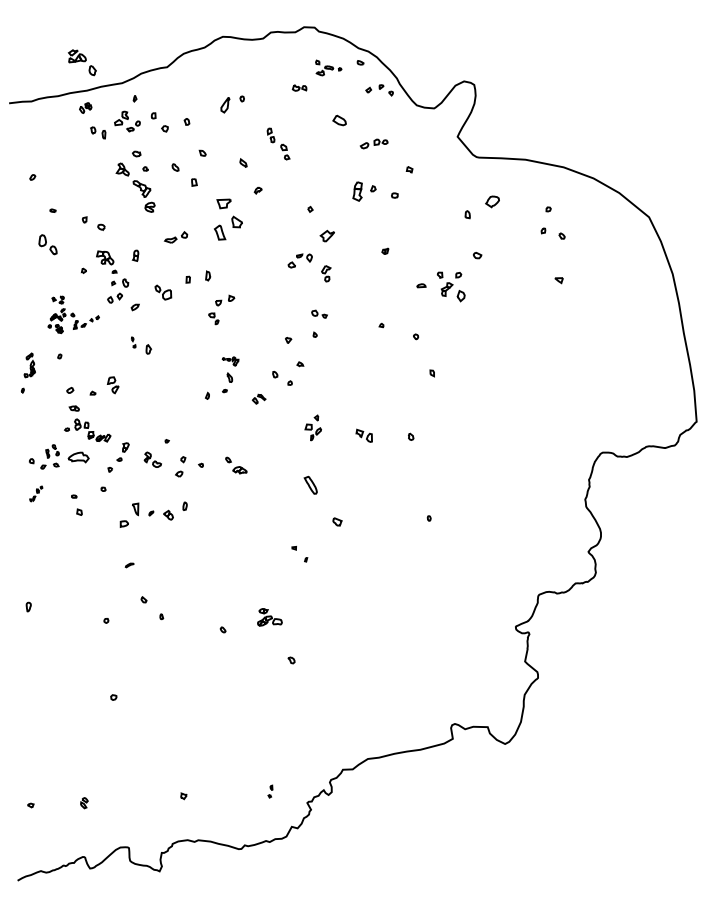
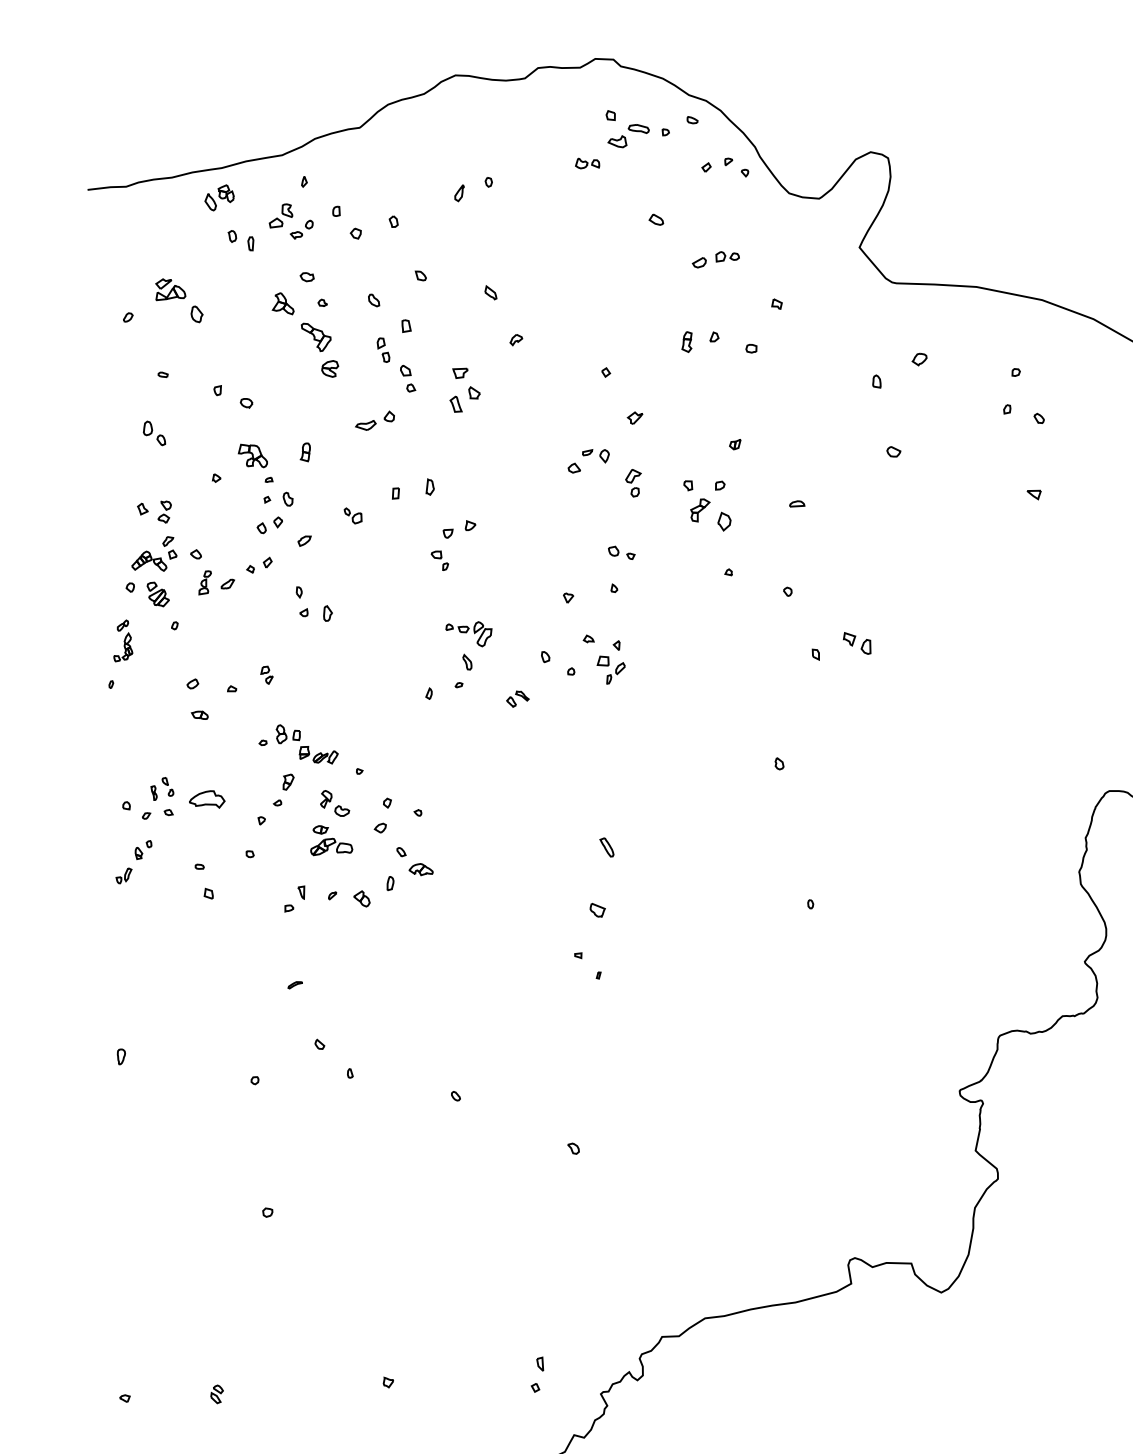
part: (81, 62) -> (177, 300), moved
part: (328, 67) -> (637, 128), size x1.43
part: (224, 105) -> (458, 193), size x0.62
part: (85, 107) -> (219, 197), size x1.43
part: (339, 120) -> (656, 219), size x0.62
part: (278, 143) -> (396, 364), moved
part: (356, 191) -> (685, 341), size x0.62
part: (492, 201) -> (919, 358), size x0.62
part: (228, 219) -> (465, 389), size x0.62
part: (326, 235) -> (633, 417), size x0.62
part: (47, 244) -> (153, 432), size x0.71
part: (450, 286) -> (706, 505), moved
part: (163, 292) -> (353, 515), size x0.62
part: (73, 314) -> (198, 553), size x1.67
part: (133, 342) -> (301, 601), size x1.67
part: (230, 361) -> (468, 634), size x1.67
part: (113, 385) -> (267, 675), size x0.62
part: (312, 427) -> (609, 661), moved
part: (87, 430) -> (298, 744), moved
part: (363, 435) -> (855, 642), moved
part: (236, 465) -> (415, 861), moved
part: (310, 485) -> (606, 847), size x0.62
part: (36, 493) -> (134, 861), size x1.67
part: (129, 515) -> (294, 899), size x0.62
part: (337, 521) -> (597, 909), moved
part: (269, 617) -> (330, 840), moved
part: (270, 791) -> (537, 1374), size x1.67

